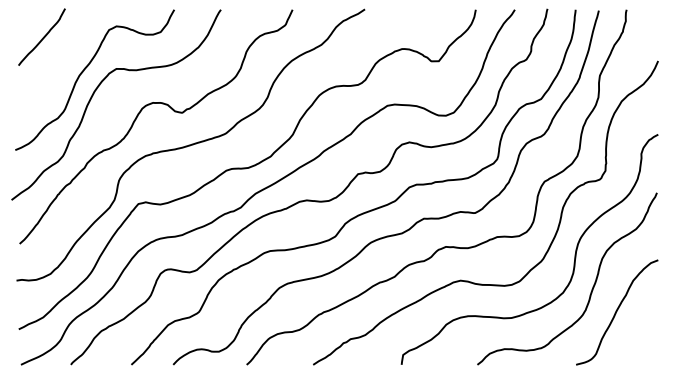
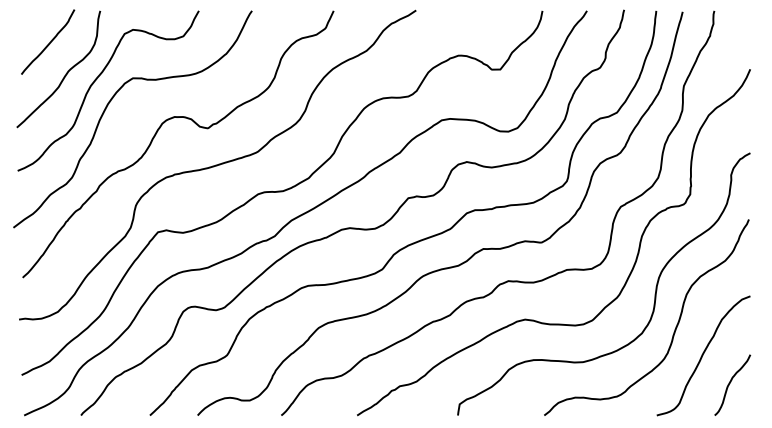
curve: (56, 65) -> (64, 74), added
curve: (641, 336) -> (731, 383), added

